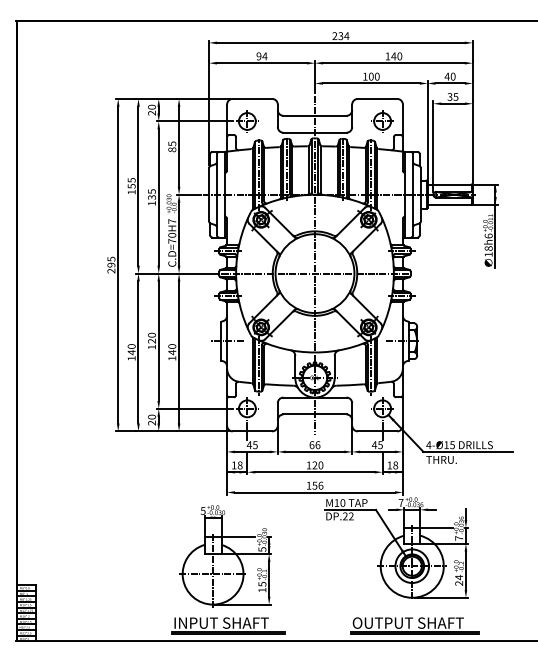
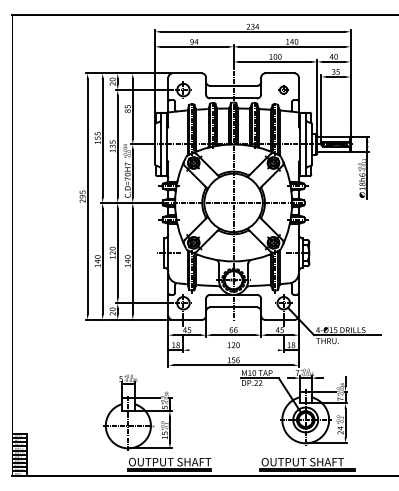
part: (382, 121) -> (283, 90), size x0.6
line: (314, 472) -> (233, 350), removed
part: (225, 556) -> (137, 412), moved
text: (228, 622) -> (169, 461), INPUT SHAFT -> OUTPUT SHAFT

